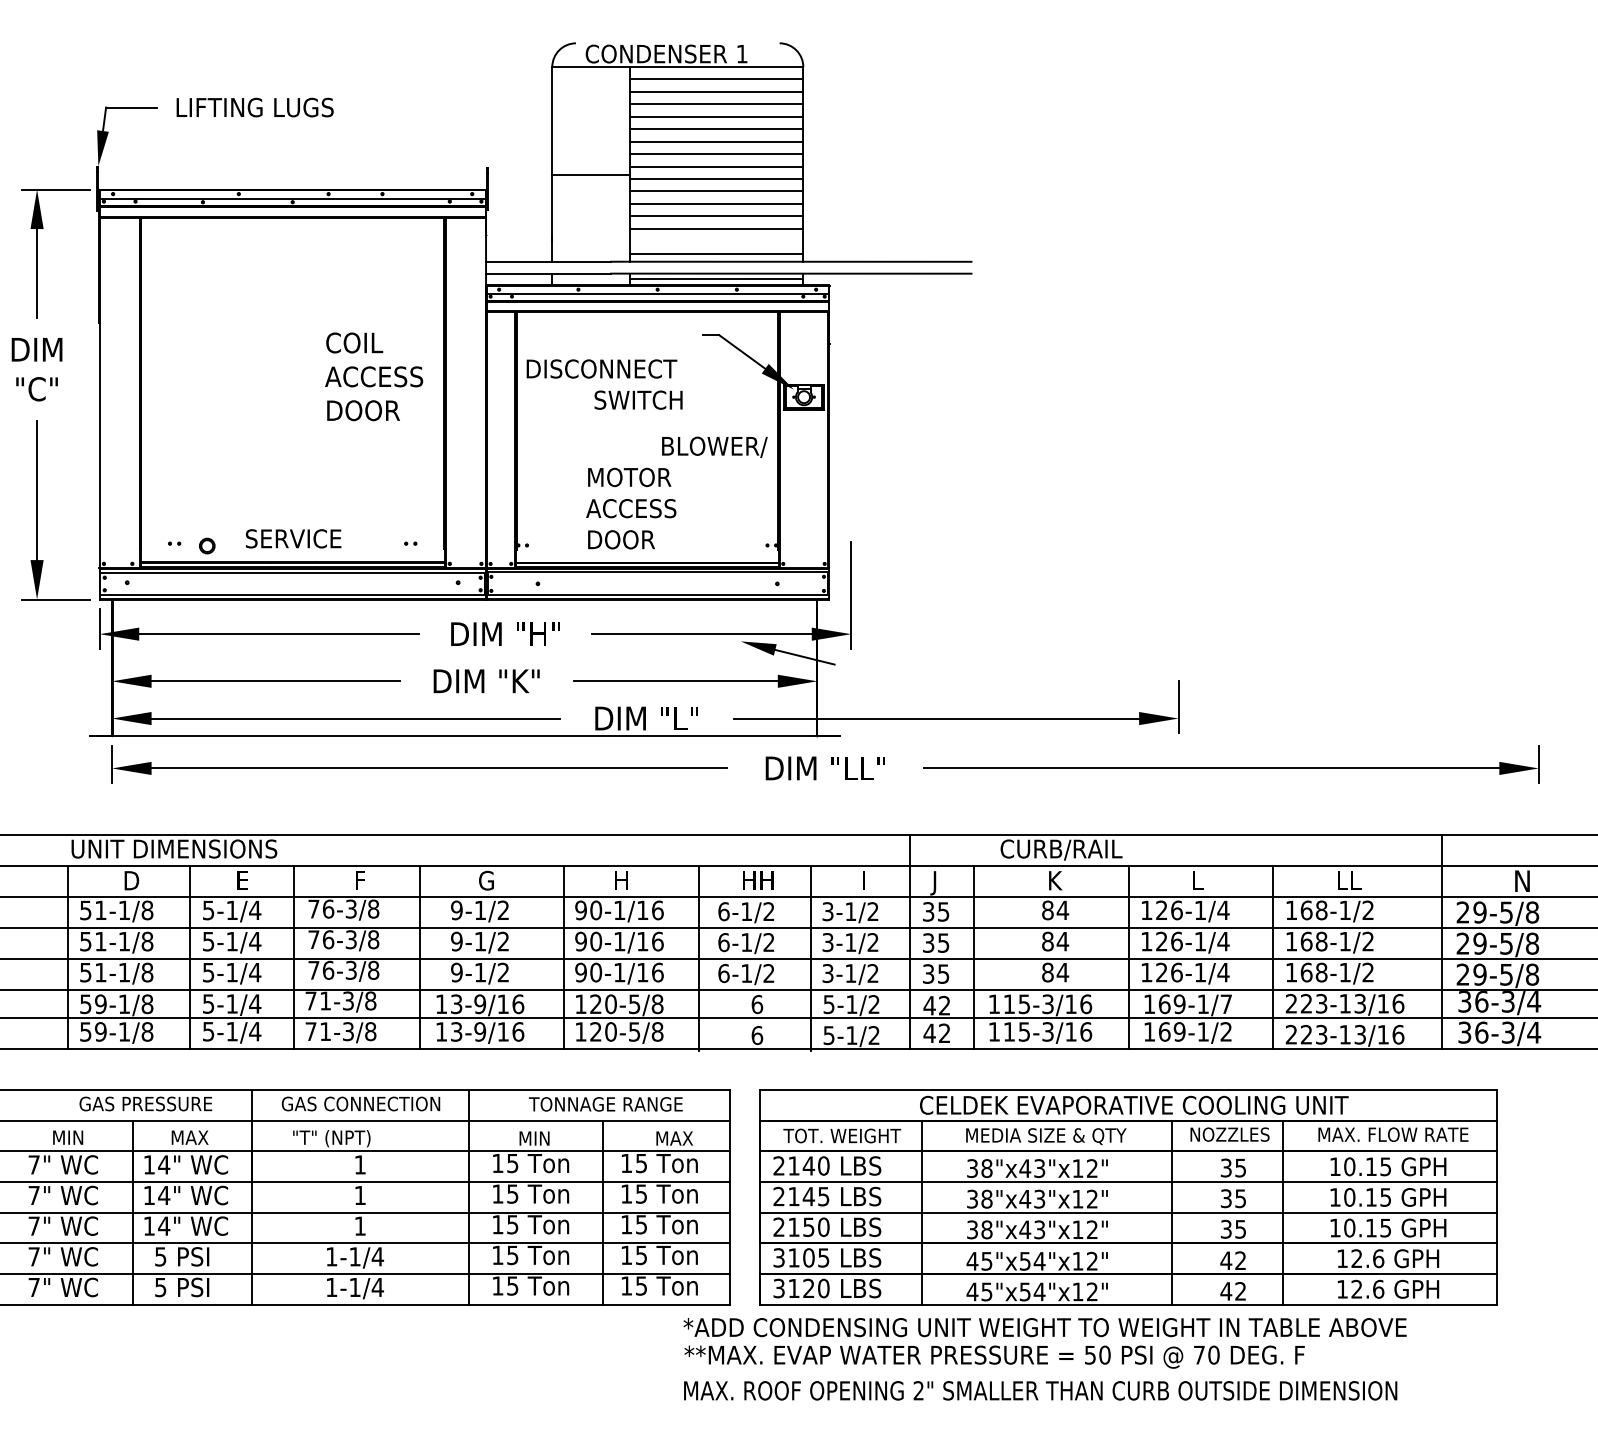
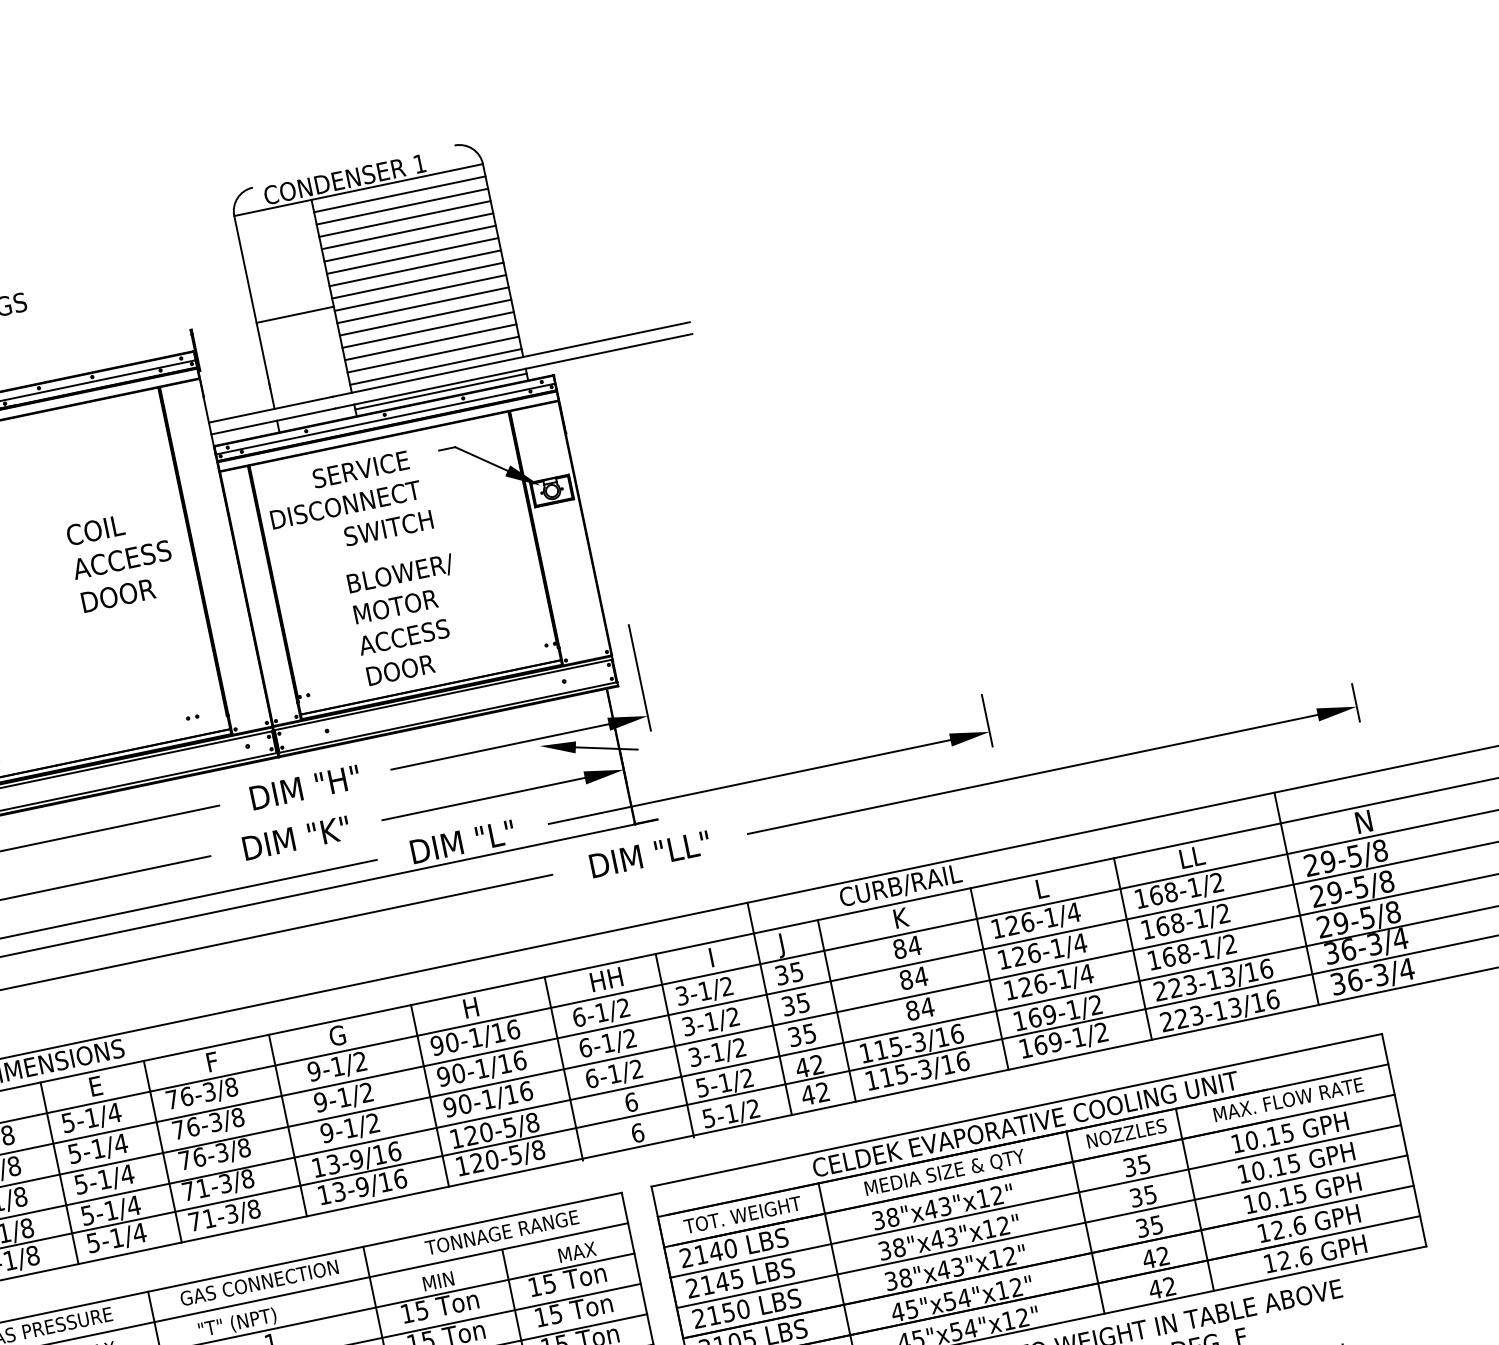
line: (716, 241) -> (433, 354), added
text: (714, 446) -> (400, 573), moved
text: (293, 538) -> (360, 469), moved
text: (1225, 1003) -> (1095, 1004), 169-1/7 -> 169-1/2

